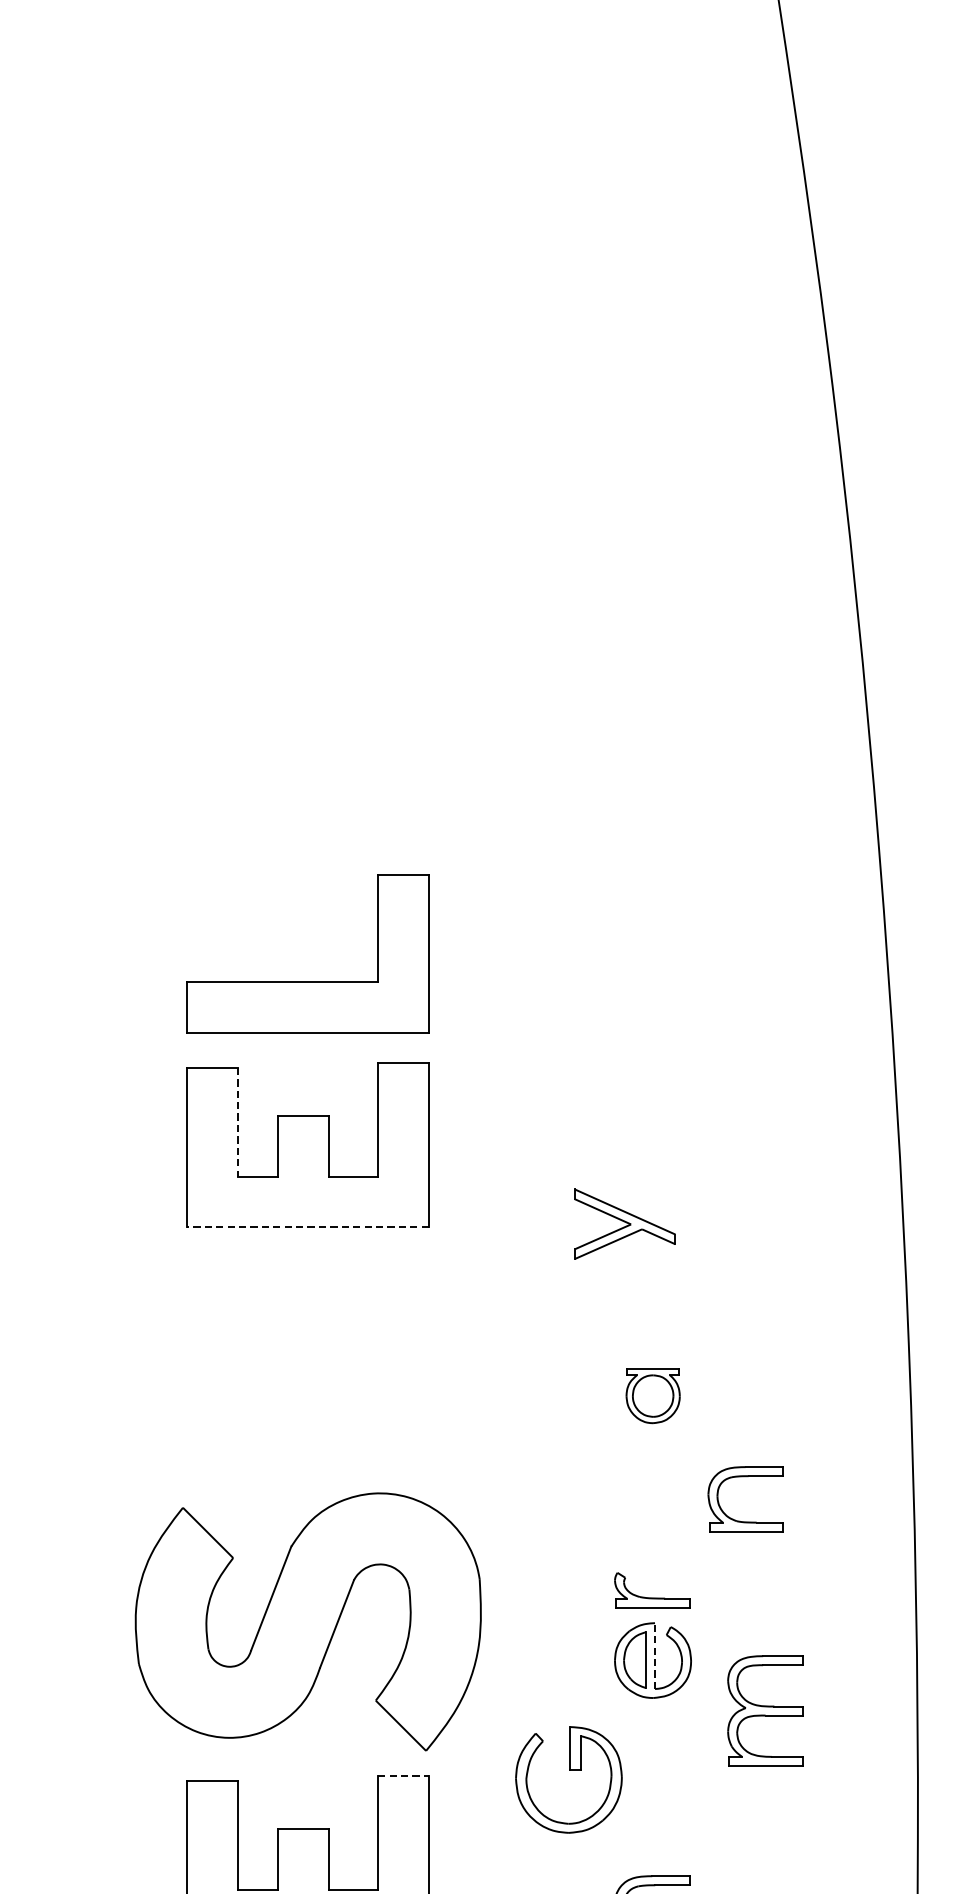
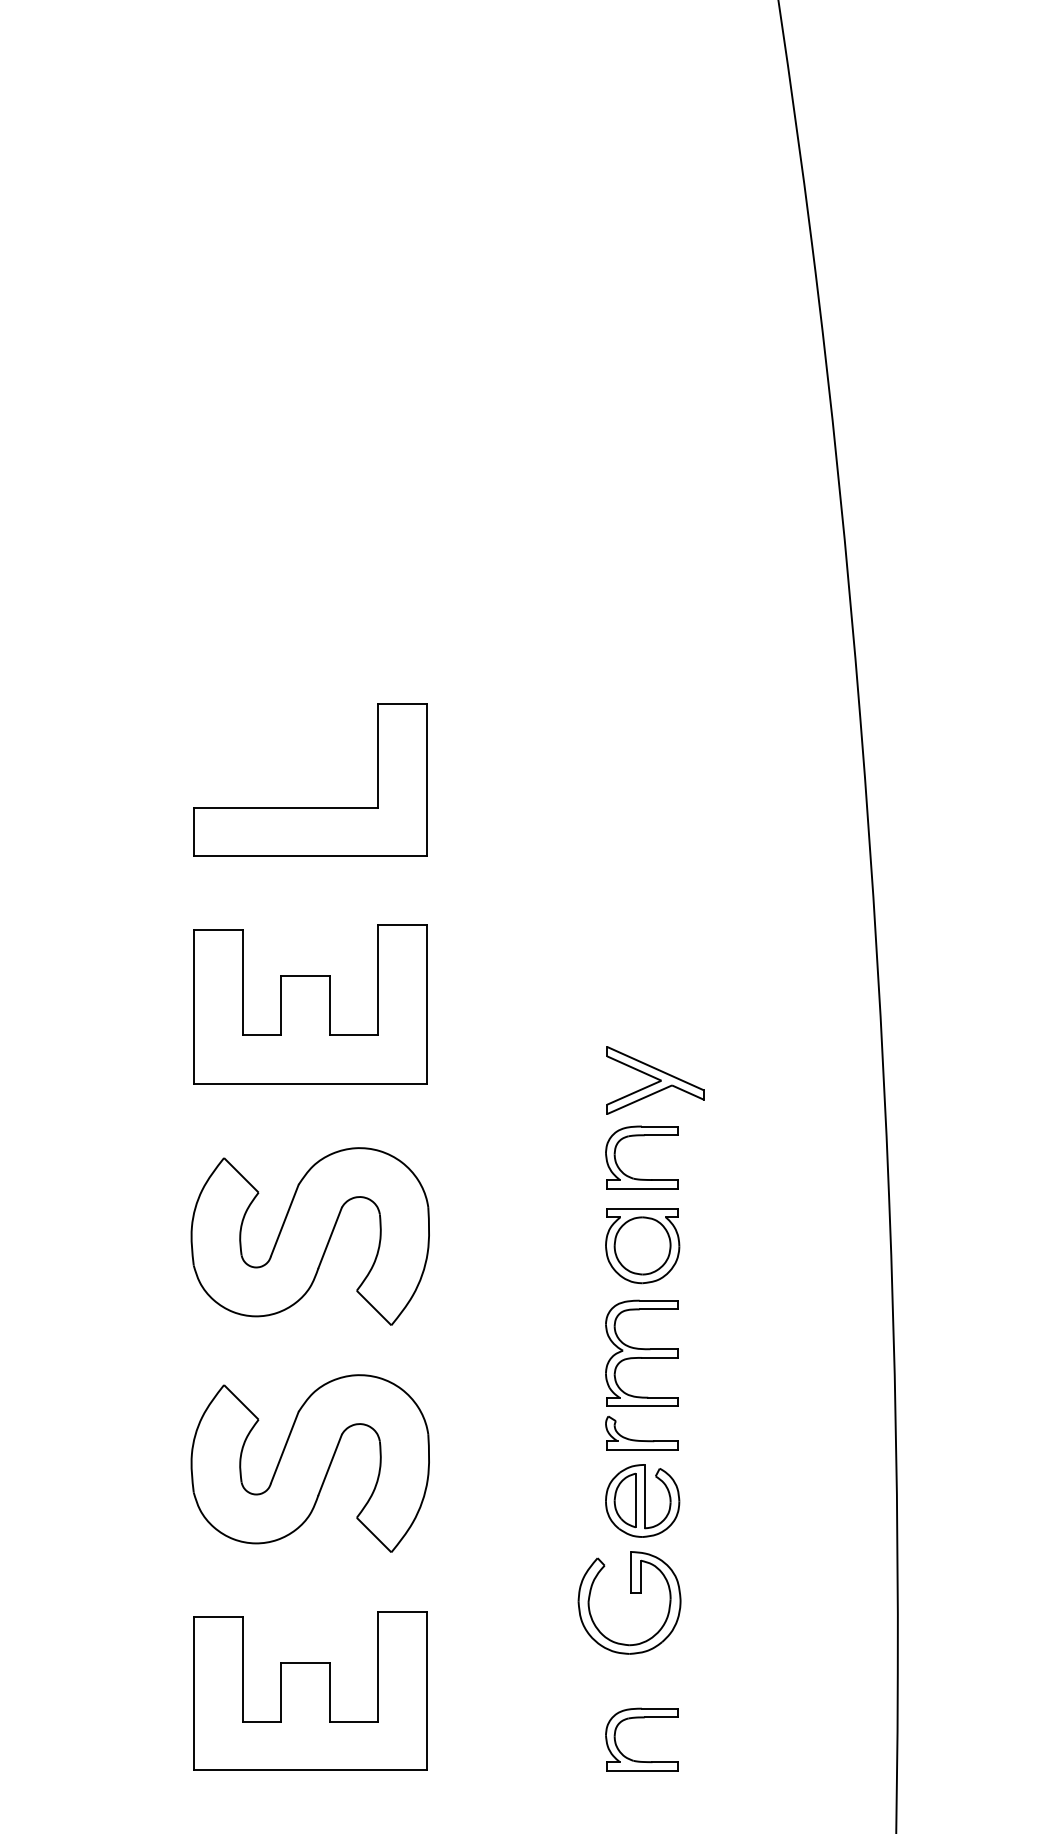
part: (308, 982) -> (310, 807), moved
line: (237, 1122) -> (242, 982), dashed -> solid
part: (624, 1224) -> (655, 1080), moved
line: (307, 1227) -> (309, 1083), dashed -> solid
part: (307, 1386) -> (309, 1236), added
part: (652, 1396) -> (642, 1246), size x1.43
part: (745, 1477) -> (641, 1136), moved
part: (307, 1621) -> (309, 1463), size x0.71
line: (654, 1655) -> (644, 1496), dashed -> solid
part: (764, 1709) -> (641, 1352), moved
part: (569, 1770) -> (630, 1593), moved
line: (403, 1776) -> (402, 1612), dashed -> solid

